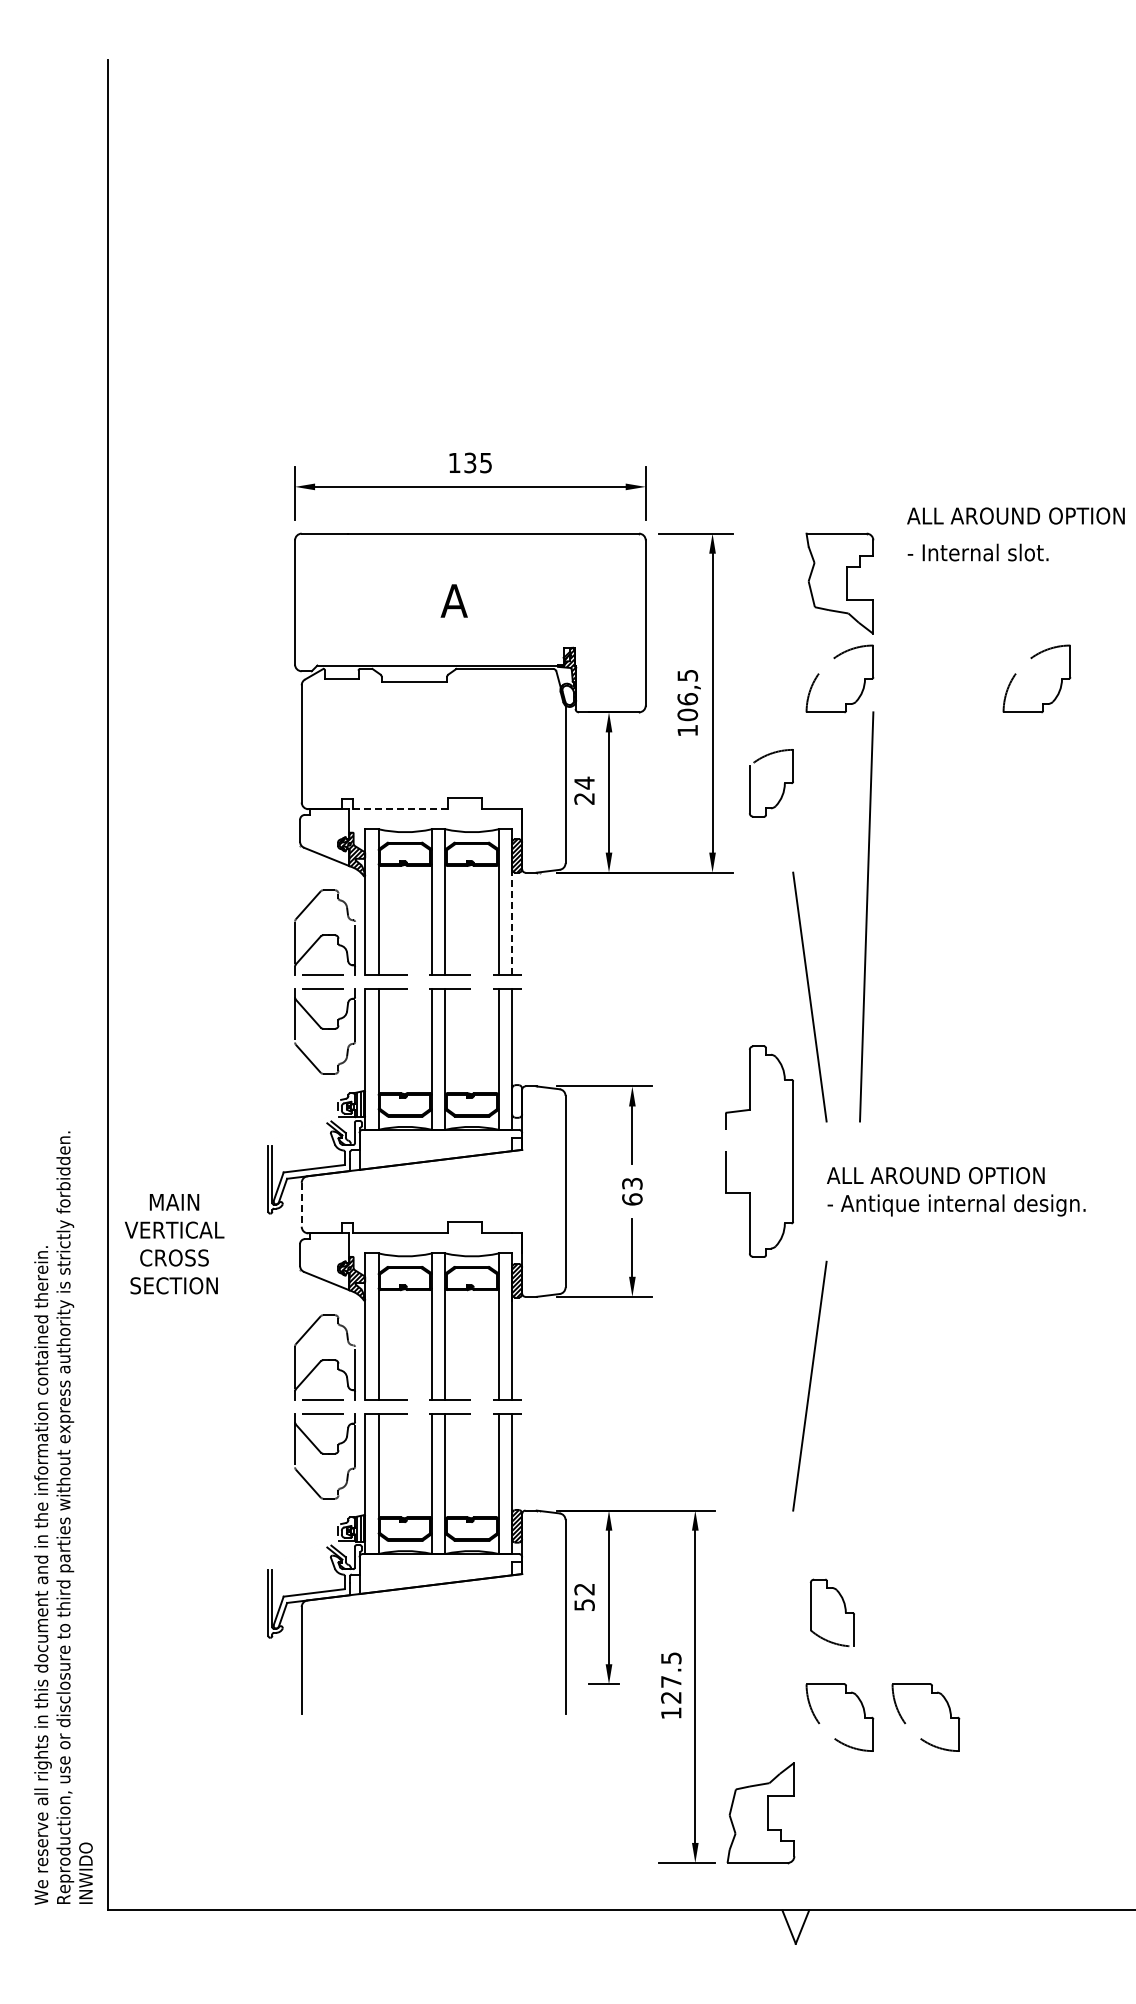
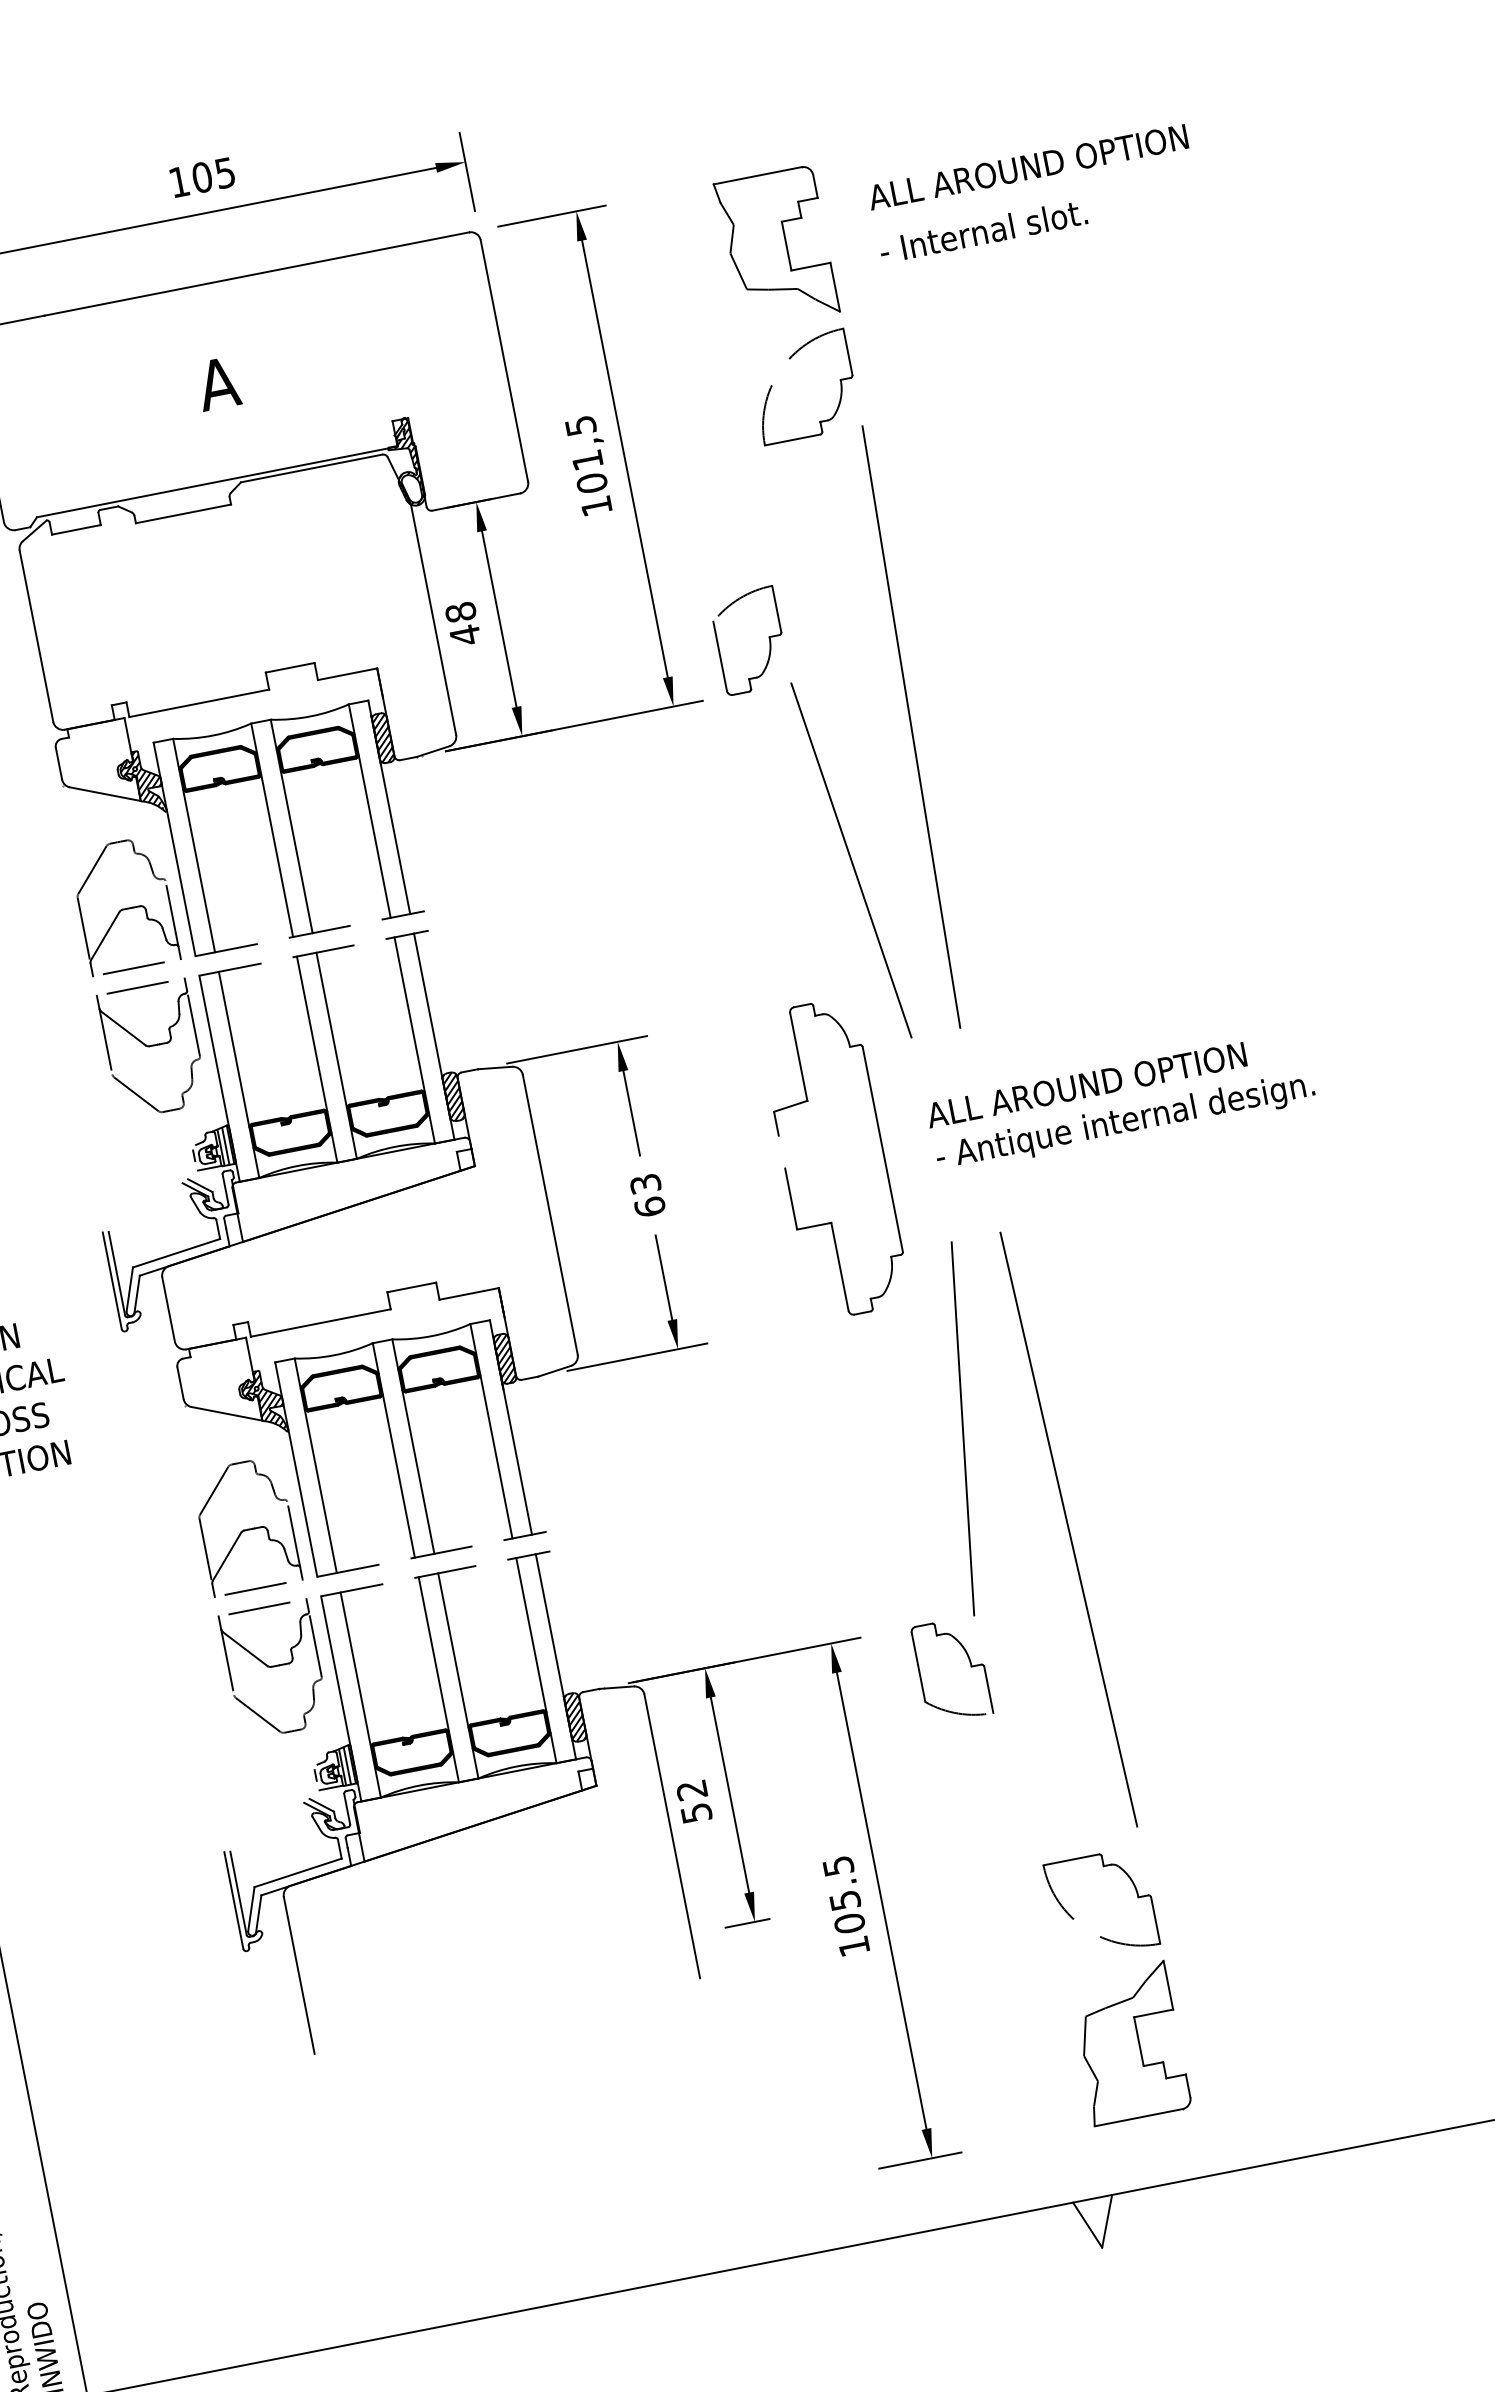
text: (470, 462) -> (202, 176), 135 -> 105
text: (1015, 534) -> (1032, 194), moved
part: (1031, 659) -> (1078, 303), removed
text: (687, 699) -> (587, 460), 106,5 -> 101,5
part: (783, 784) -> (767, 639), moved
text: (584, 790) -> (462, 623), 24 -> 48
line: (400, 809) -> (199, 703), dashed -> solid
line: (512, 923) -> (395, 838), dashed -> solid
hatch: (517, 1101) -> (454, 1096), added
part: (726, 1151) -> (785, 1168), moved
line: (301, 1204) -> (168, 1309), dashed -> solid
line: (866, 1465) -> (1068, 1528), added
part: (844, 1611) -> (969, 1664), moved
text: (671, 1689) -> (847, 1911), 127.5 -> 105.5
part: (906, 1723) -> (1200, 1893), removed
part: (760, 1813) -> (1128, 2044), moved

